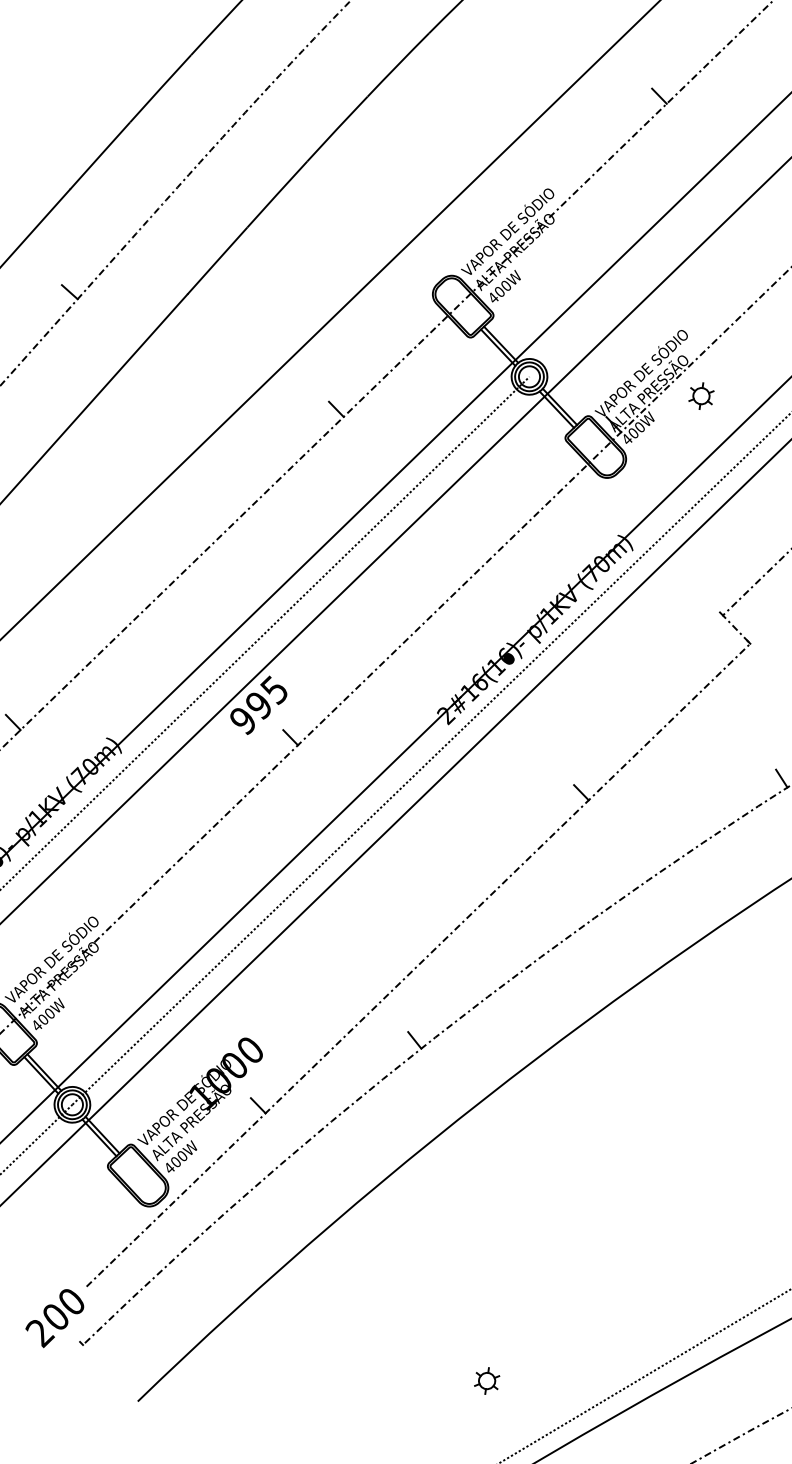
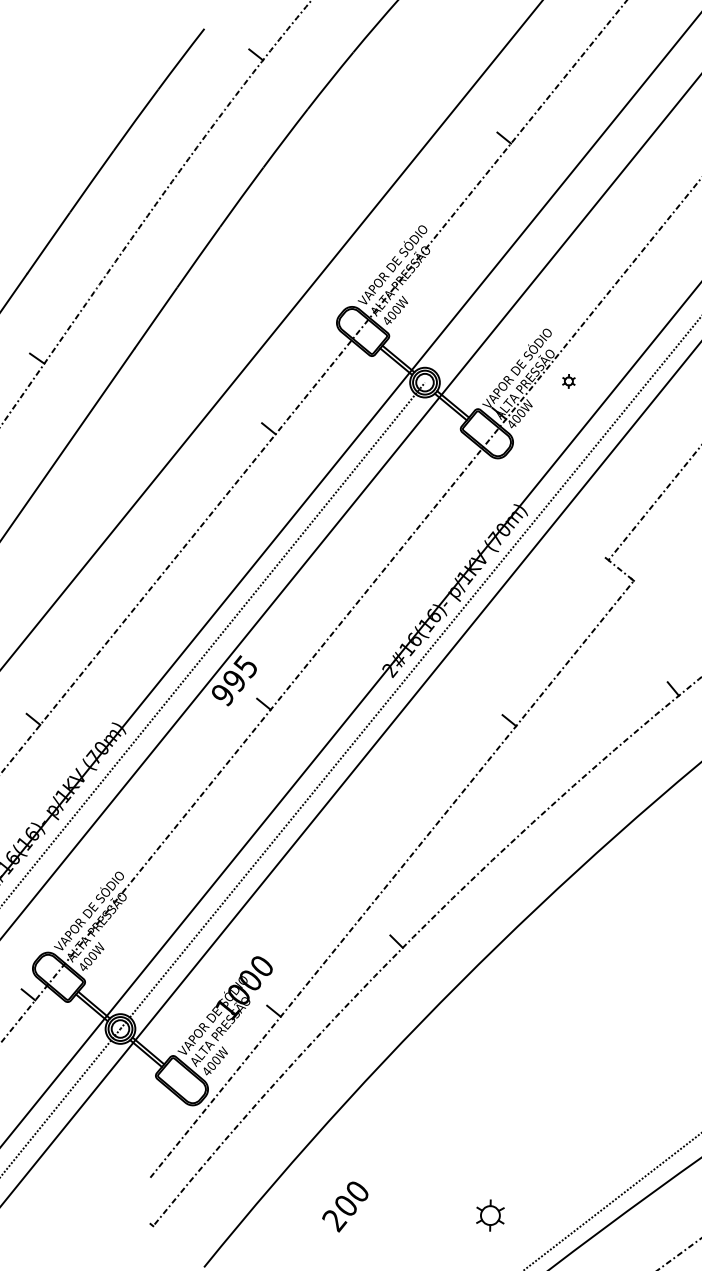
part: (701, 396) -> (568, 381), size x0.6
text: (55, 1317) -> (345, 1206), moved
part: (486, 1380) -> (489, 1215), size x1.4

